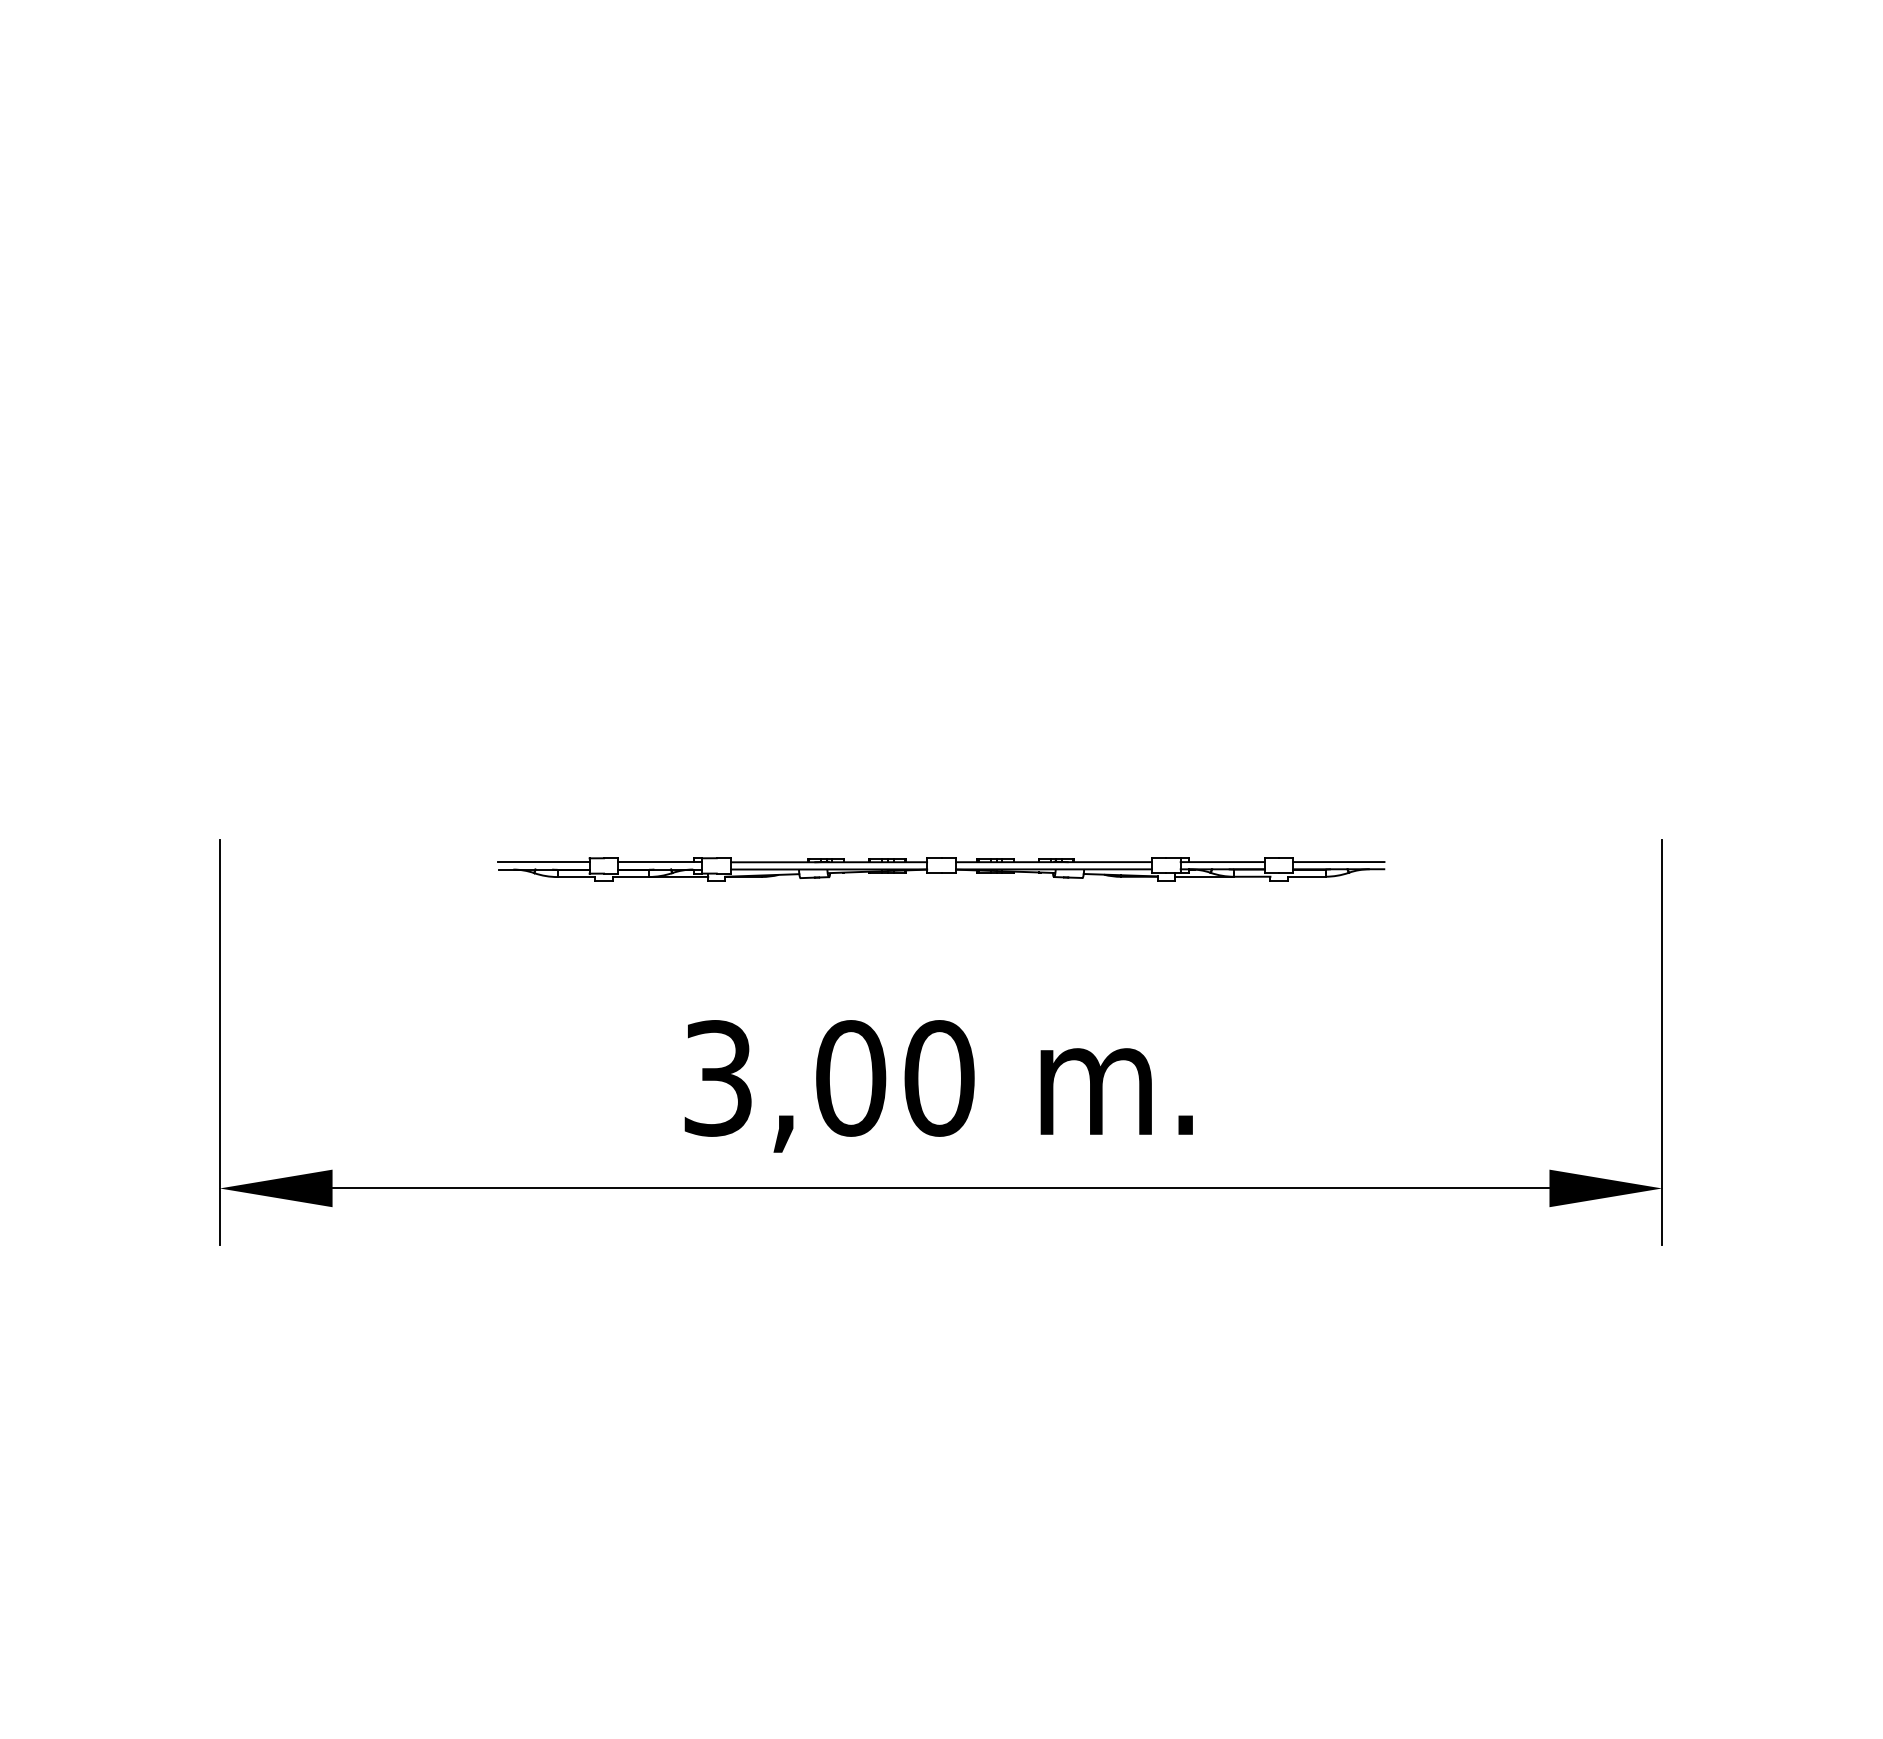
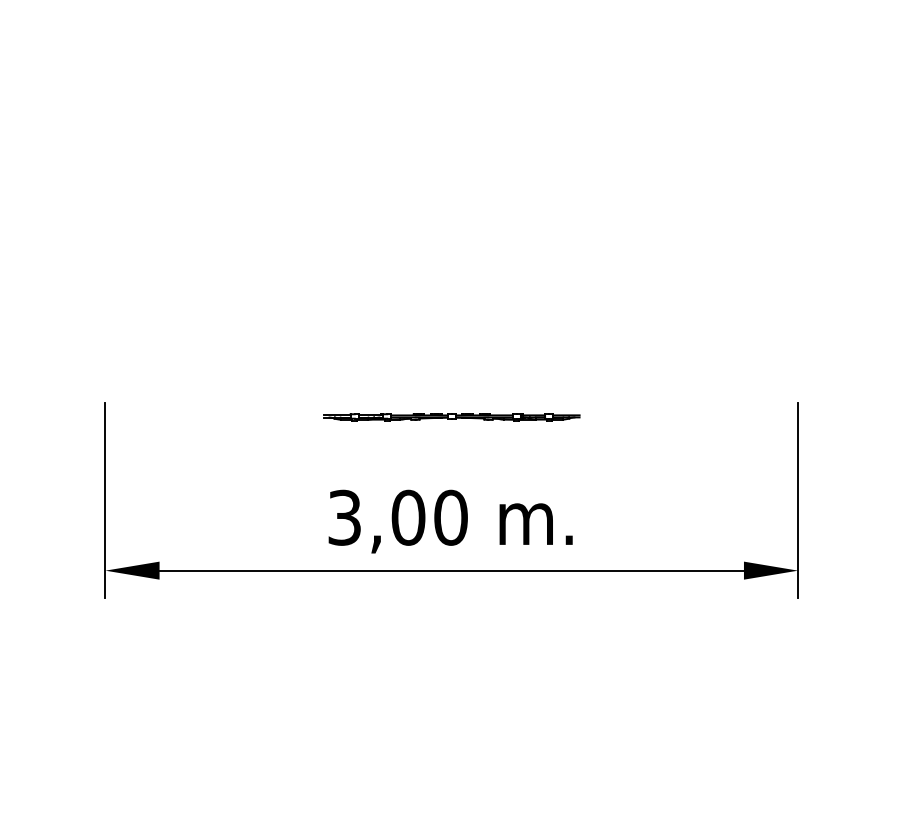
part: (940, 869) -> (451, 417), size x0.6

